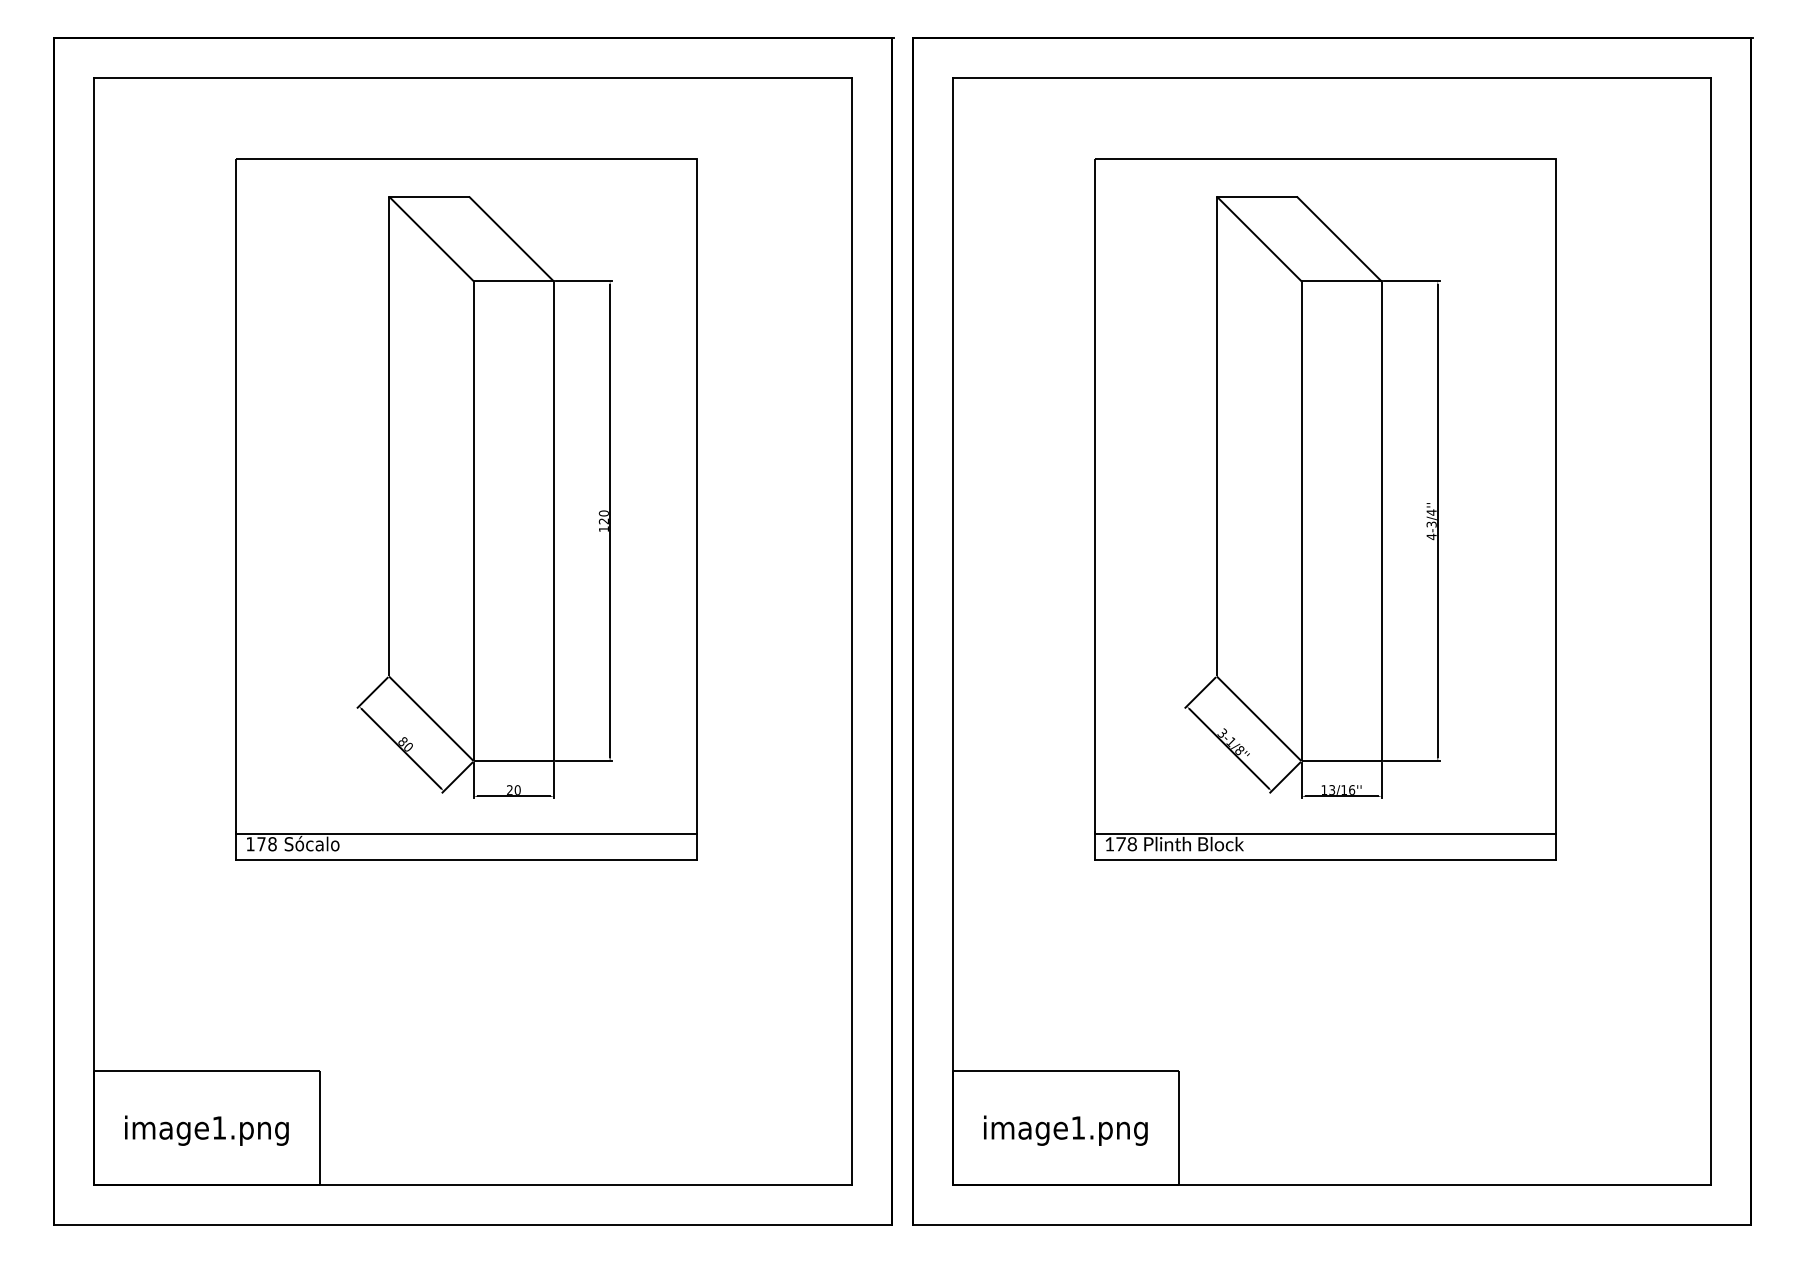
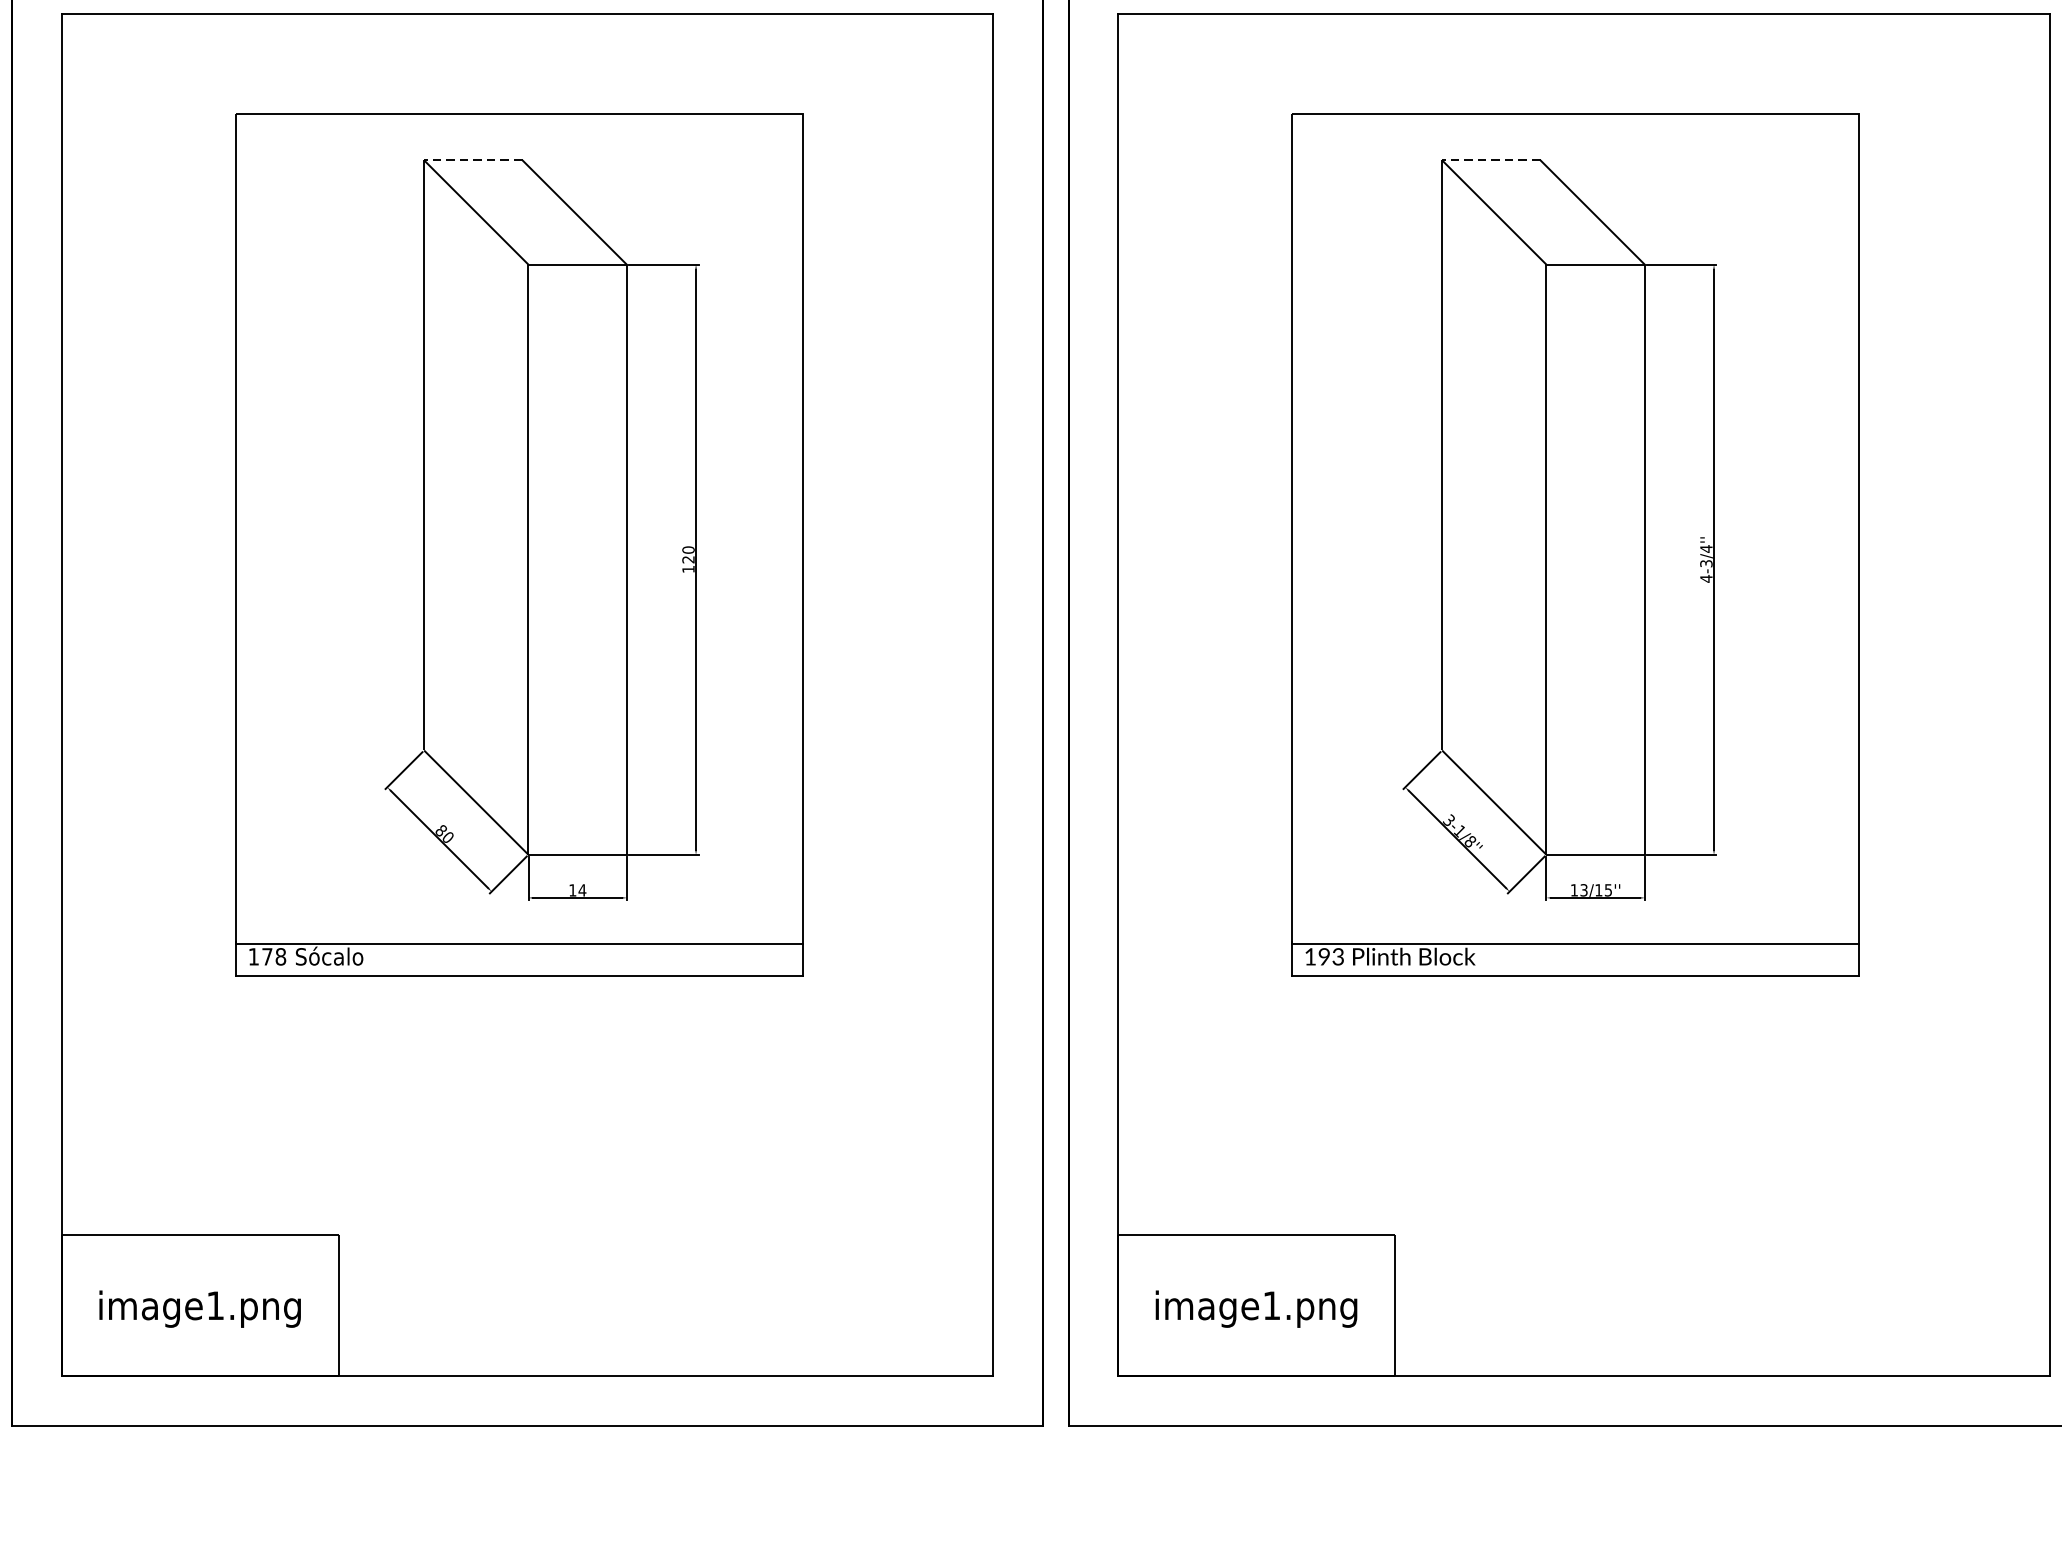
line: (429, 196) -> (473, 160), solid -> dashed
line: (1256, 196) -> (1490, 160), solid -> dashed
text: (513, 789) -> (577, 889), 20 -> 14
text: (1352, 789) -> (1609, 889), 13/16'' -> 13/15''
text: (1126, 844) -> (1331, 957), 178 -> 193

